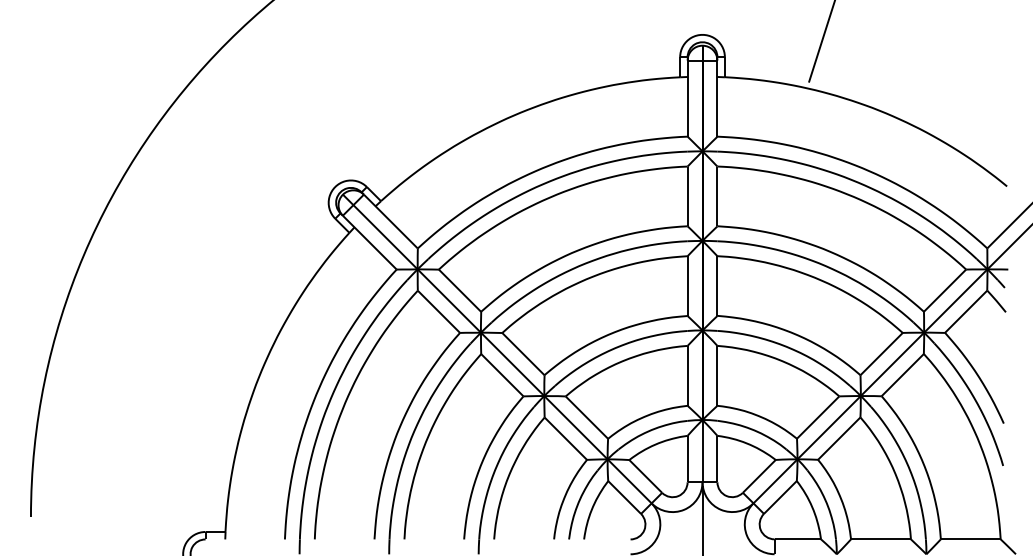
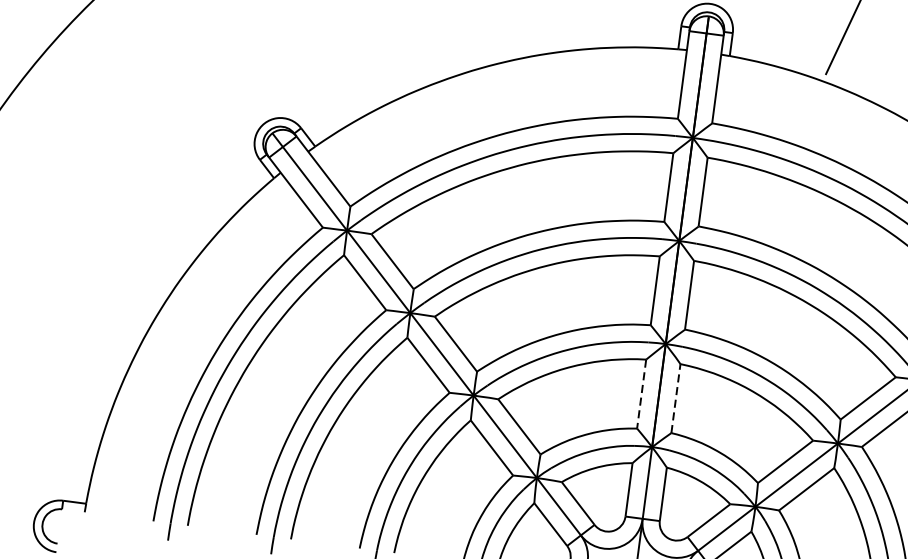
line: (687, 375) -> (641, 393), solid -> dashed
line: (717, 375) -> (676, 398), solid -> dashed

